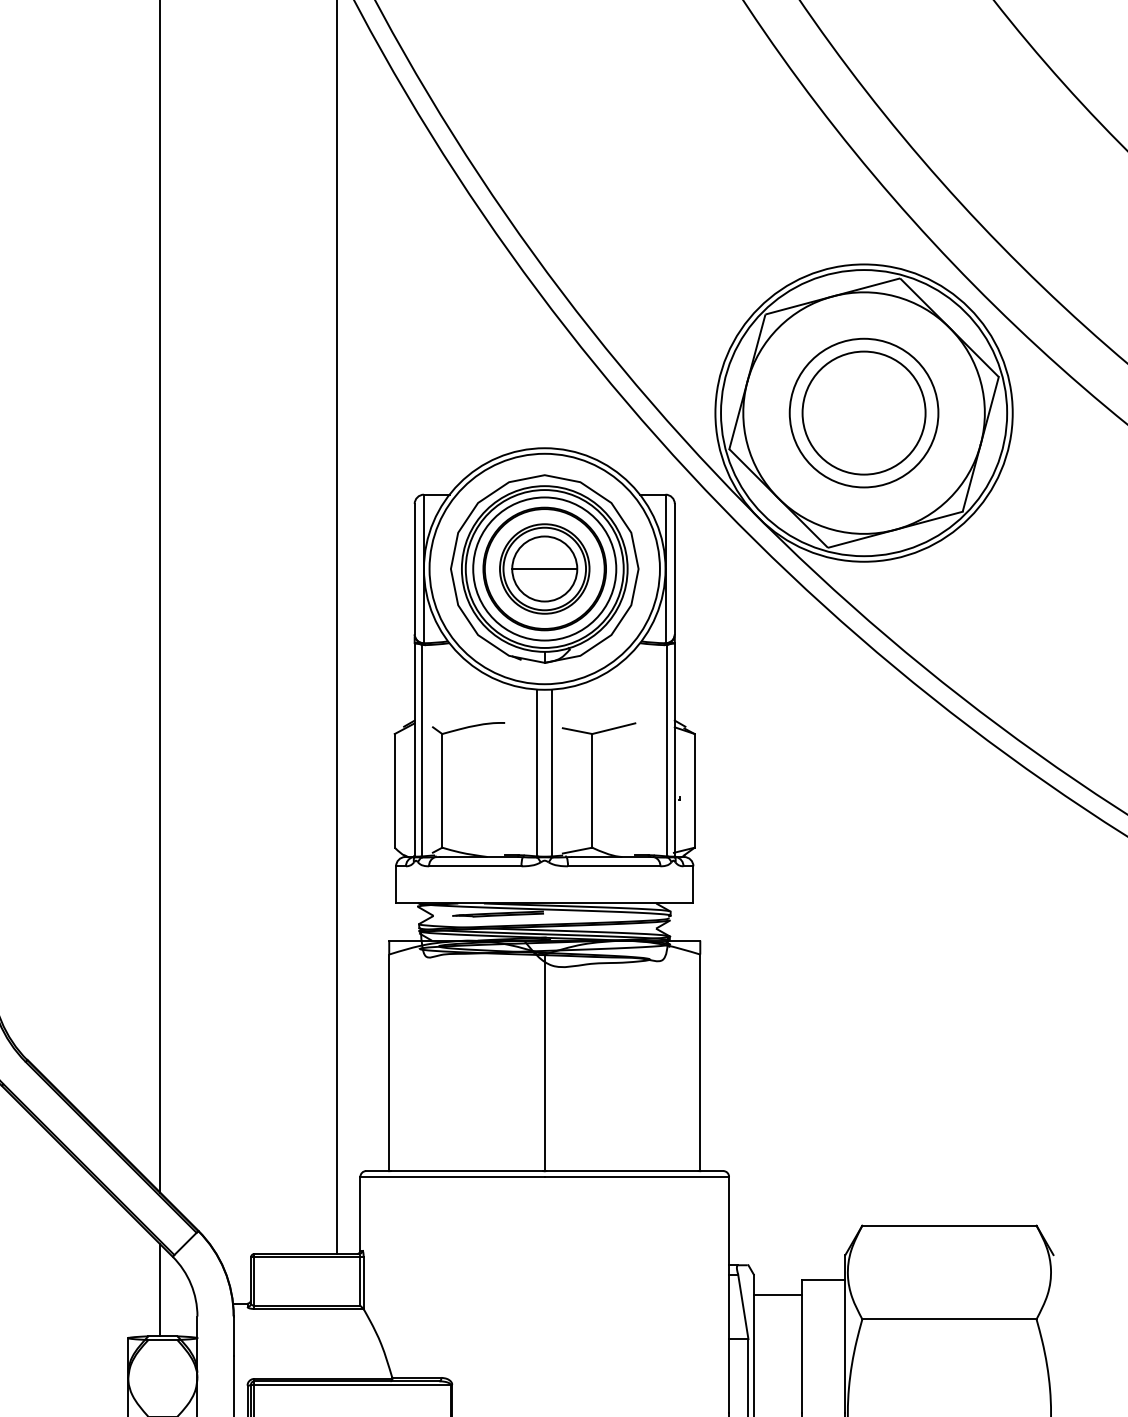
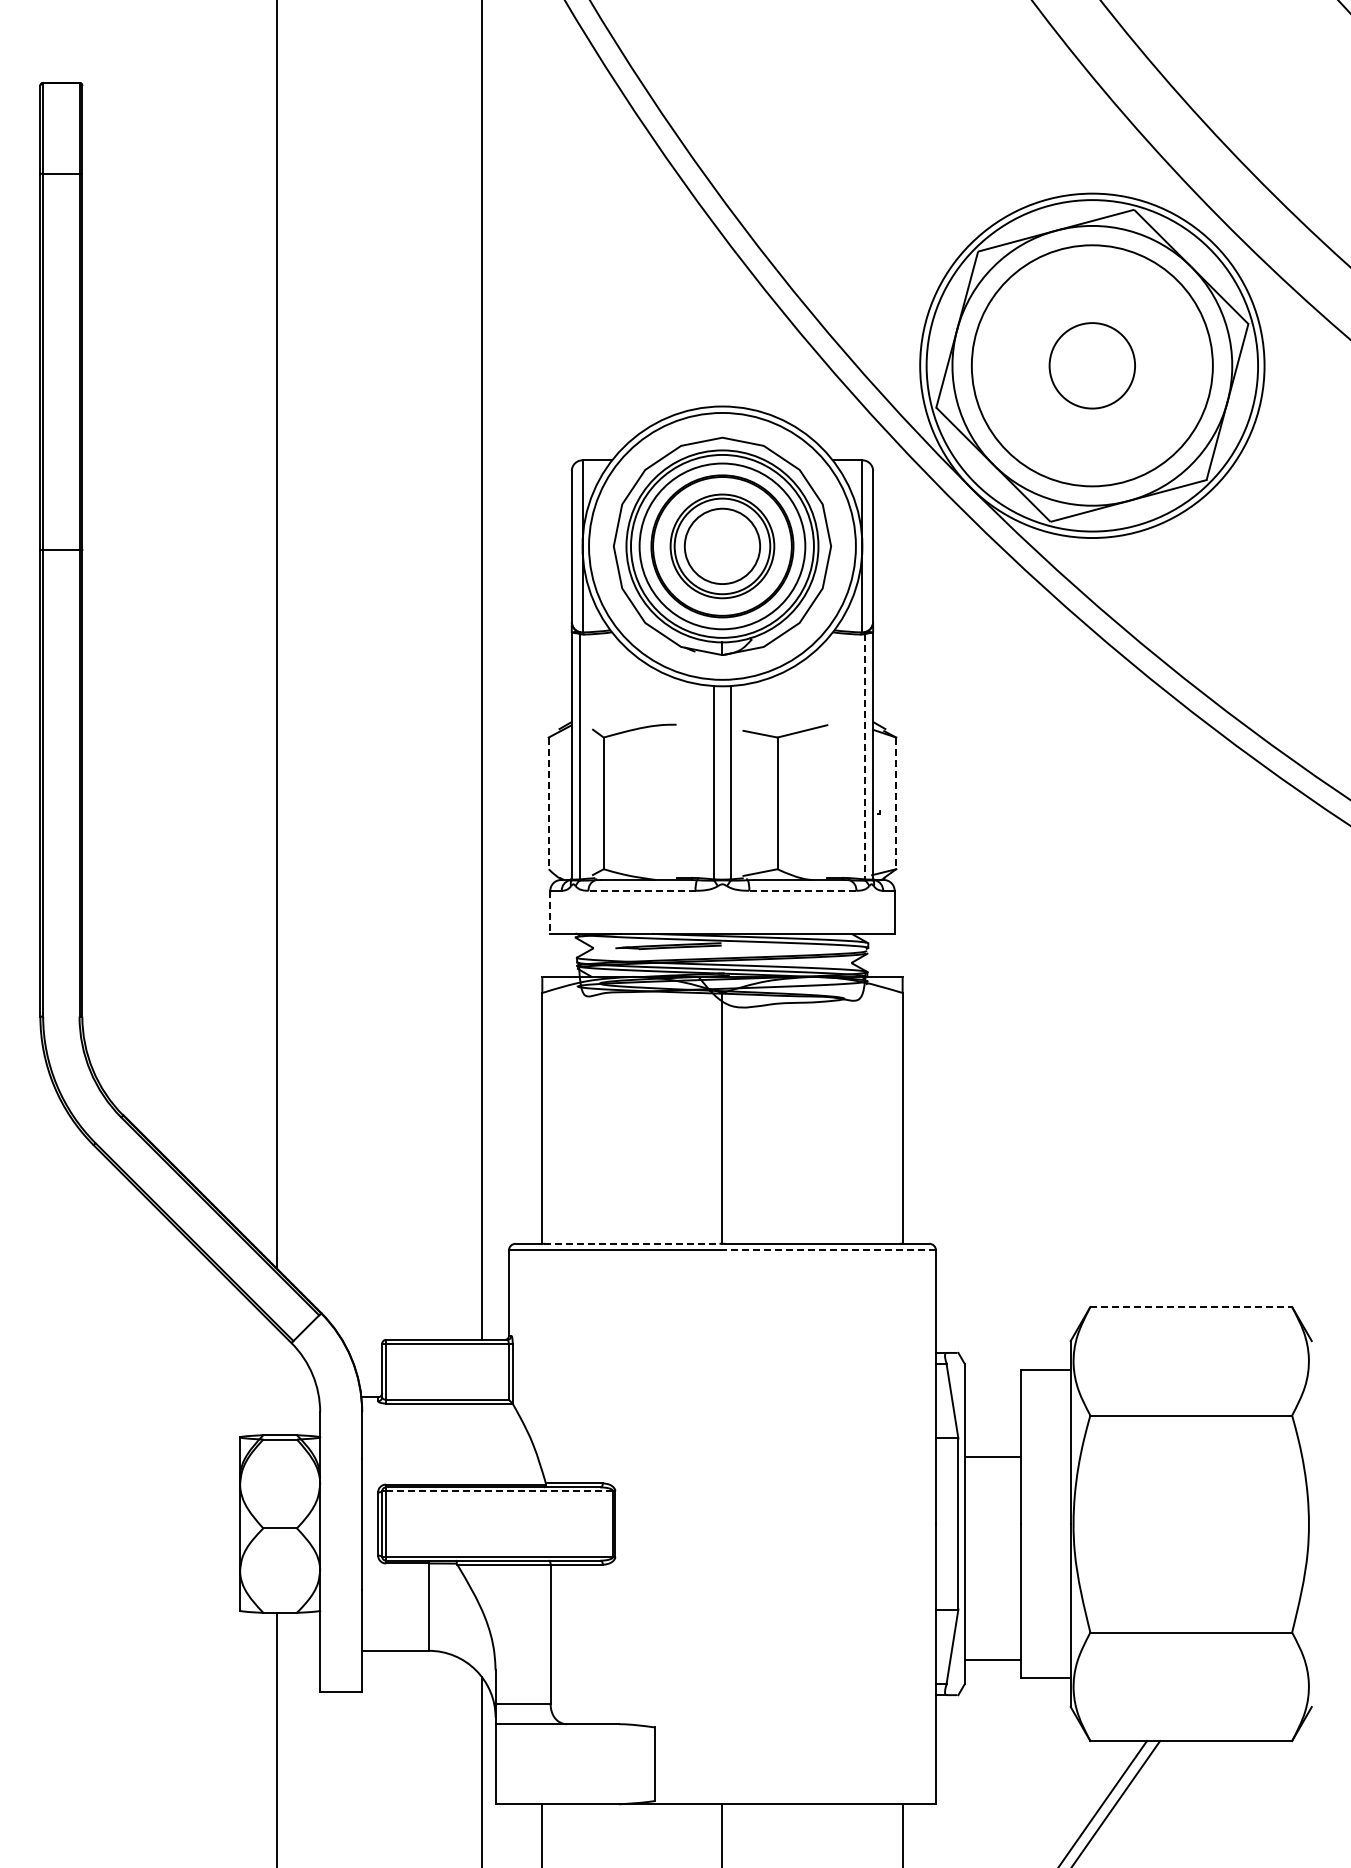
circle: (864, 412) -> (1092, 365), size x0.6
circle: (864, 412) -> (1092, 365), size x1.4
line: (544, 569) -> (722, 546), removed
line: (667, 750) -> (864, 756), solid -> dashed
line: (394, 790) -> (548, 803), solid -> dashed
line: (694, 790) -> (896, 803), solid -> dashed
line: (475, 866) -> (642, 890), solid -> dashed
line: (613, 866) -> (802, 890), solid -> dashed
line: (396, 885) -> (550, 912), solid -> dashed
line: (467, 1170) -> (632, 1243), solid -> dashed
line: (637, 1176) -> (829, 1250), solid -> dashed
line: (949, 1226) -> (1191, 1307), solid -> dashed
line: (159, 1289) -> (276, 1381), removed
line: (777, 1295) -> (992, 1456), moved
line: (352, 1384) -> (499, 1491), solid -> dashed

